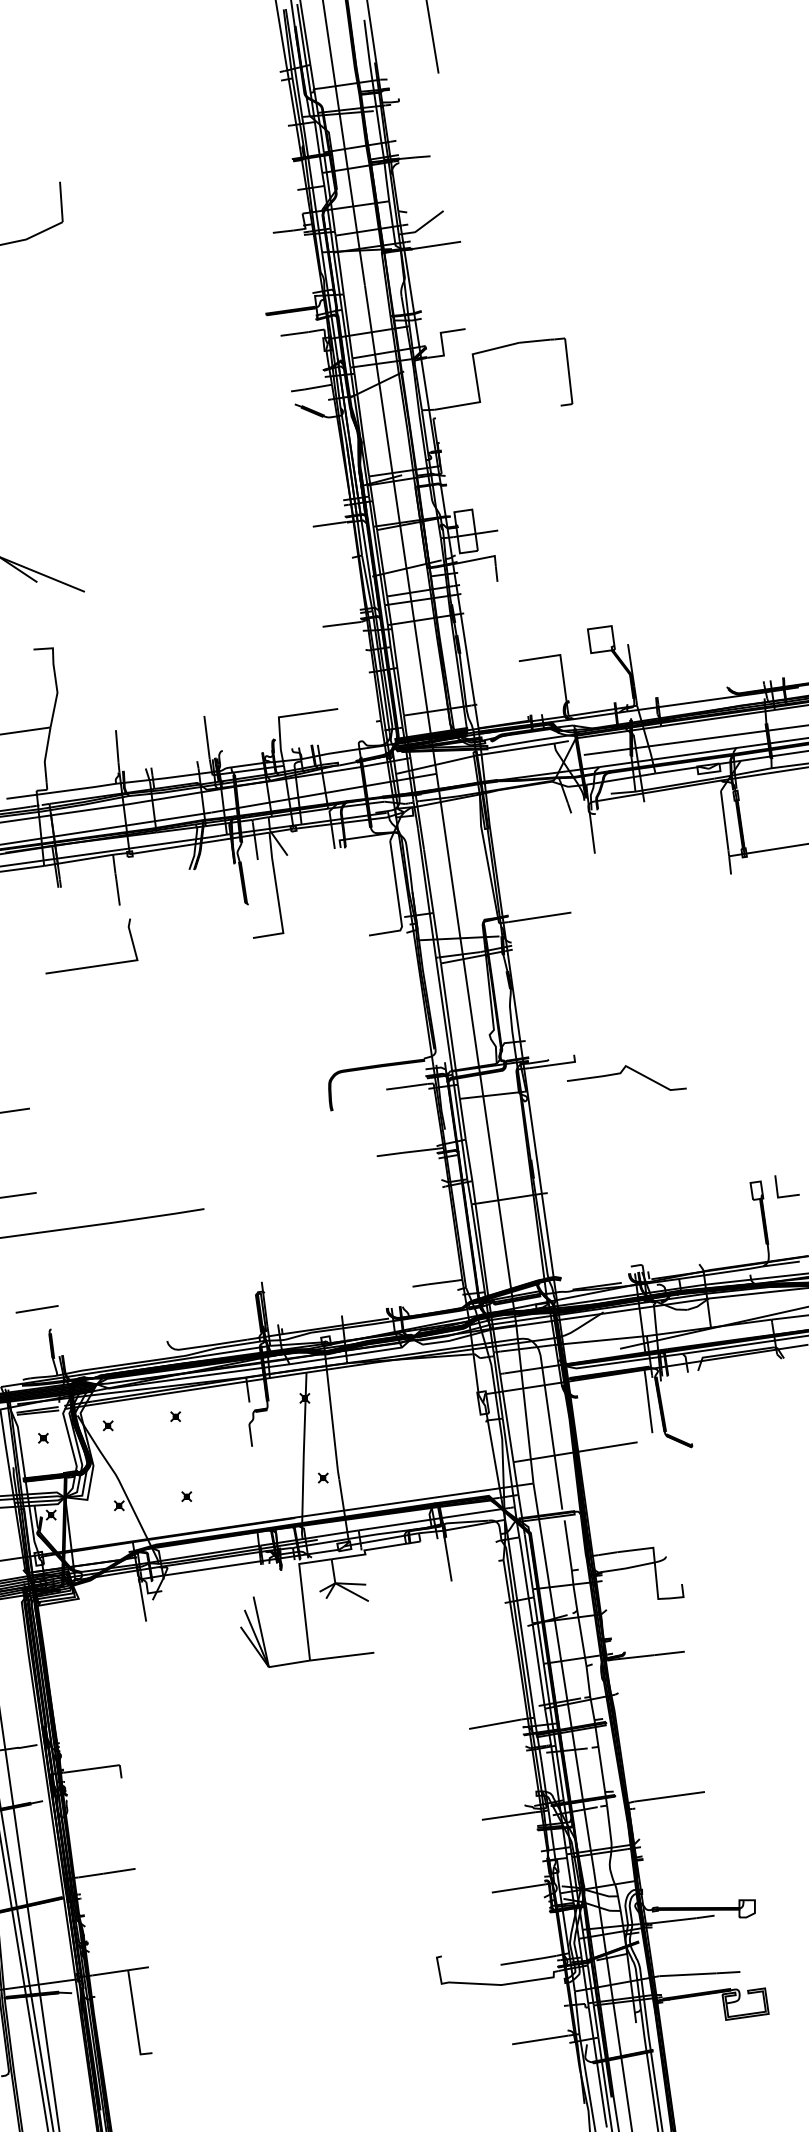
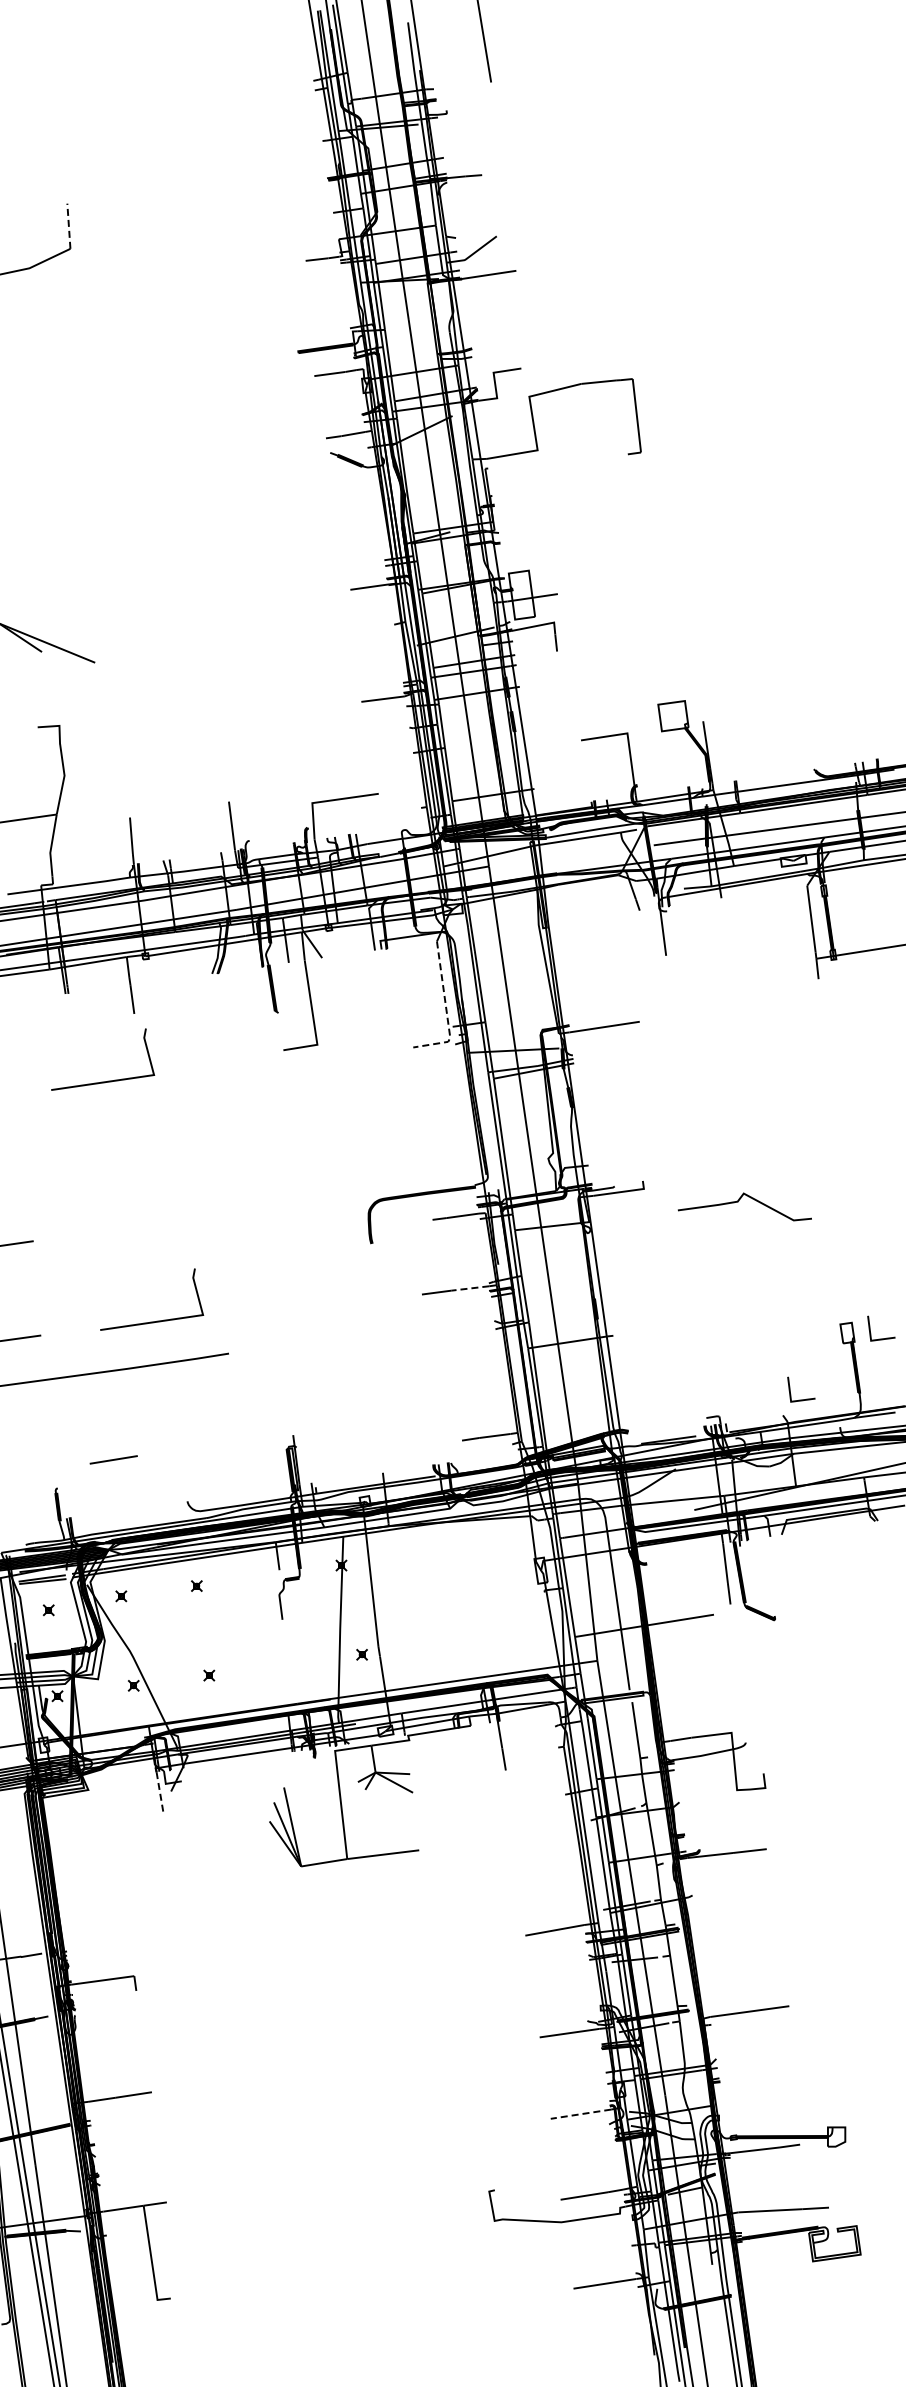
line: (61, 202) -> (68, 226), solid -> dashed
line: (398, 902) -> (446, 1010), solid -> dashed
curve: (621, 1074) -> (738, 1202), moved
line: (419, 1150) -> (469, 1288), solid -> dashed
line: (140, 1179) -> (157, 1320), added
line: (715, 1250) -> (801, 1399), added
line: (36, 1308) -> (113, 1459), moved
line: (143, 1601) -> (160, 1793), solid -> dashed
line: (518, 1888) -> (580, 2114), solid -> dashed

